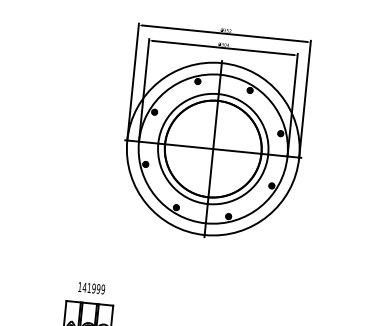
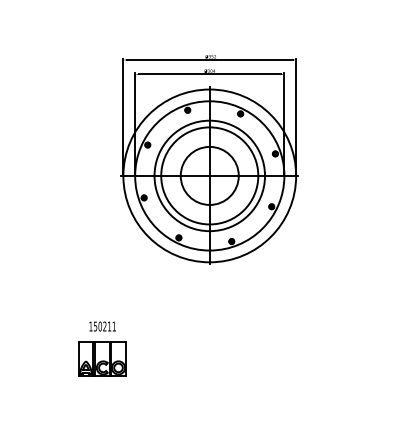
circle: (213, 148) -> (209, 175), size x0.6
text: (93, 288) -> (104, 326), 141999 -> 150211

